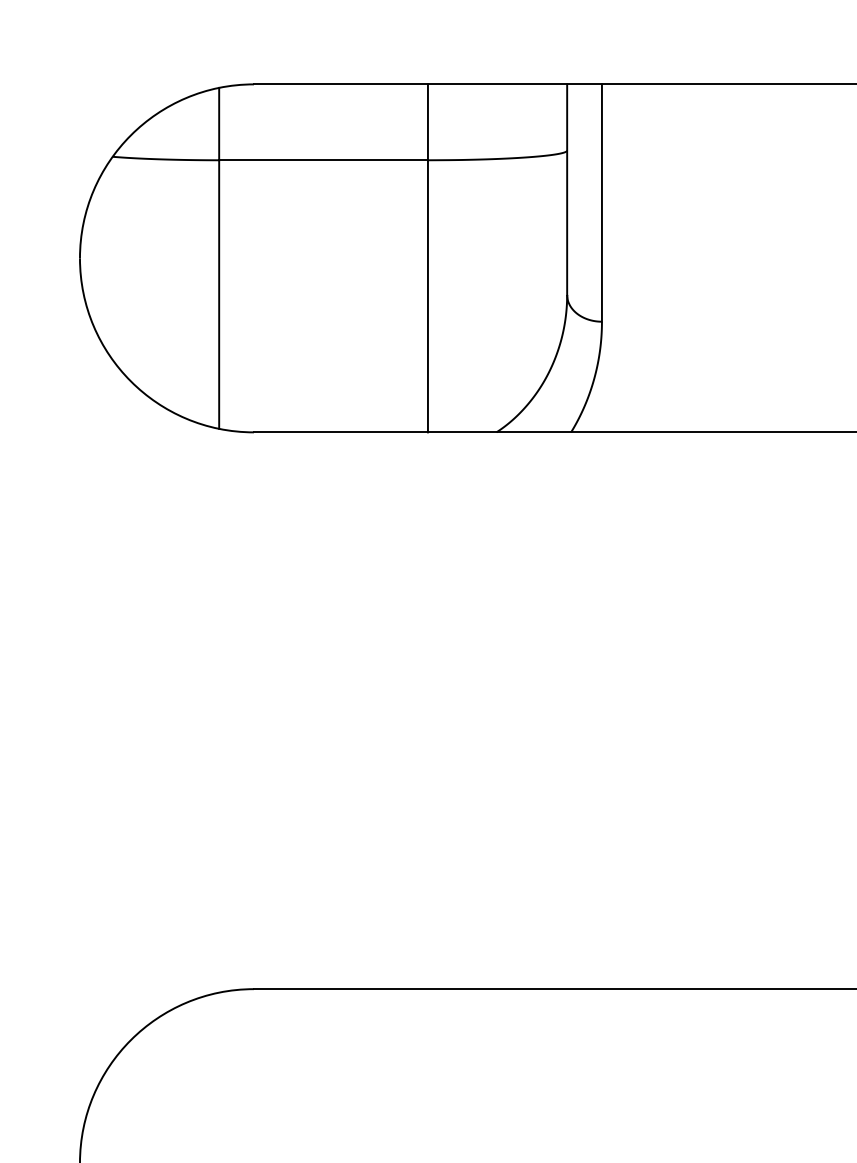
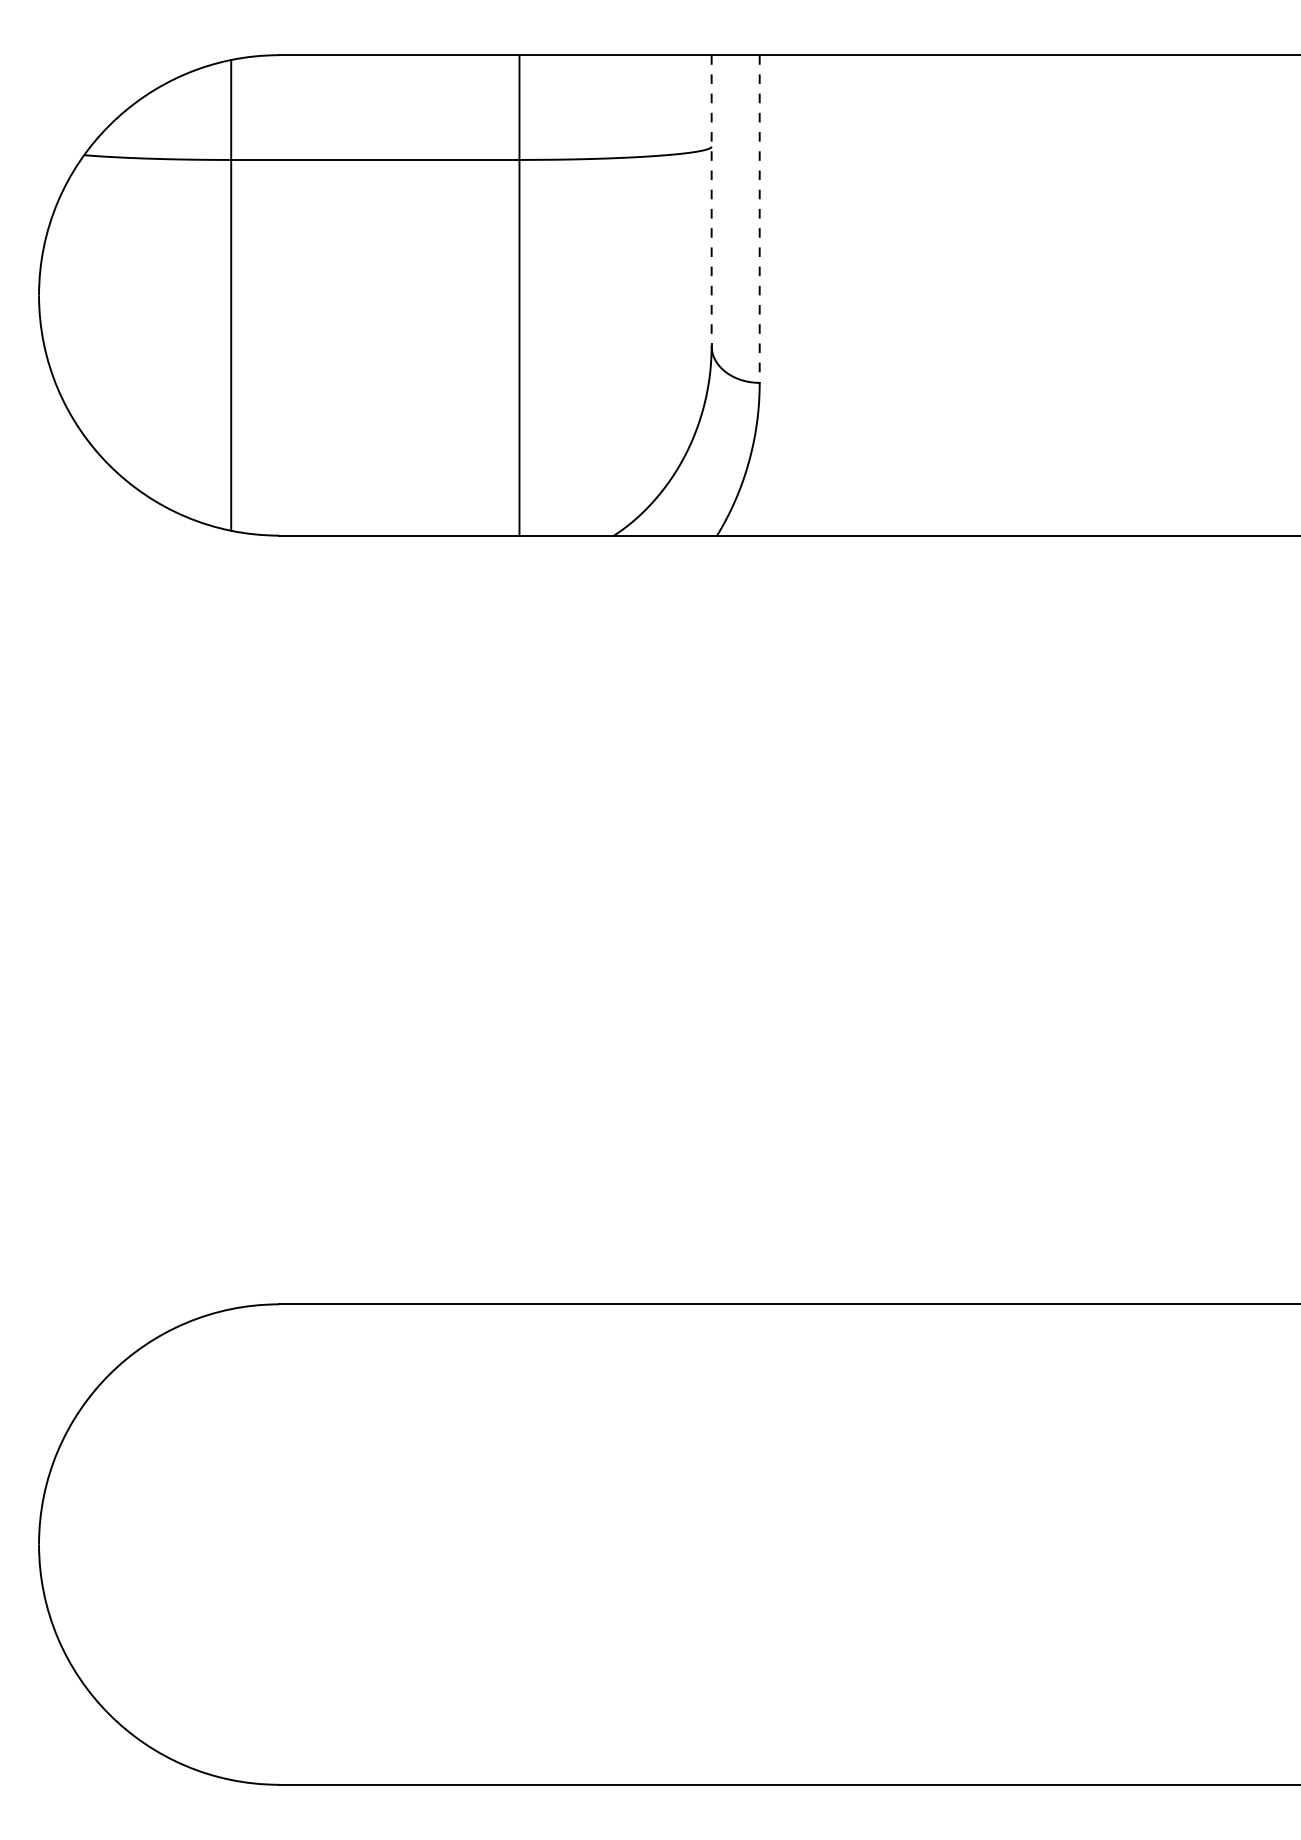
line: (567, 190) -> (711, 201), solid -> dashed
line: (601, 203) -> (759, 219), solid -> dashed

